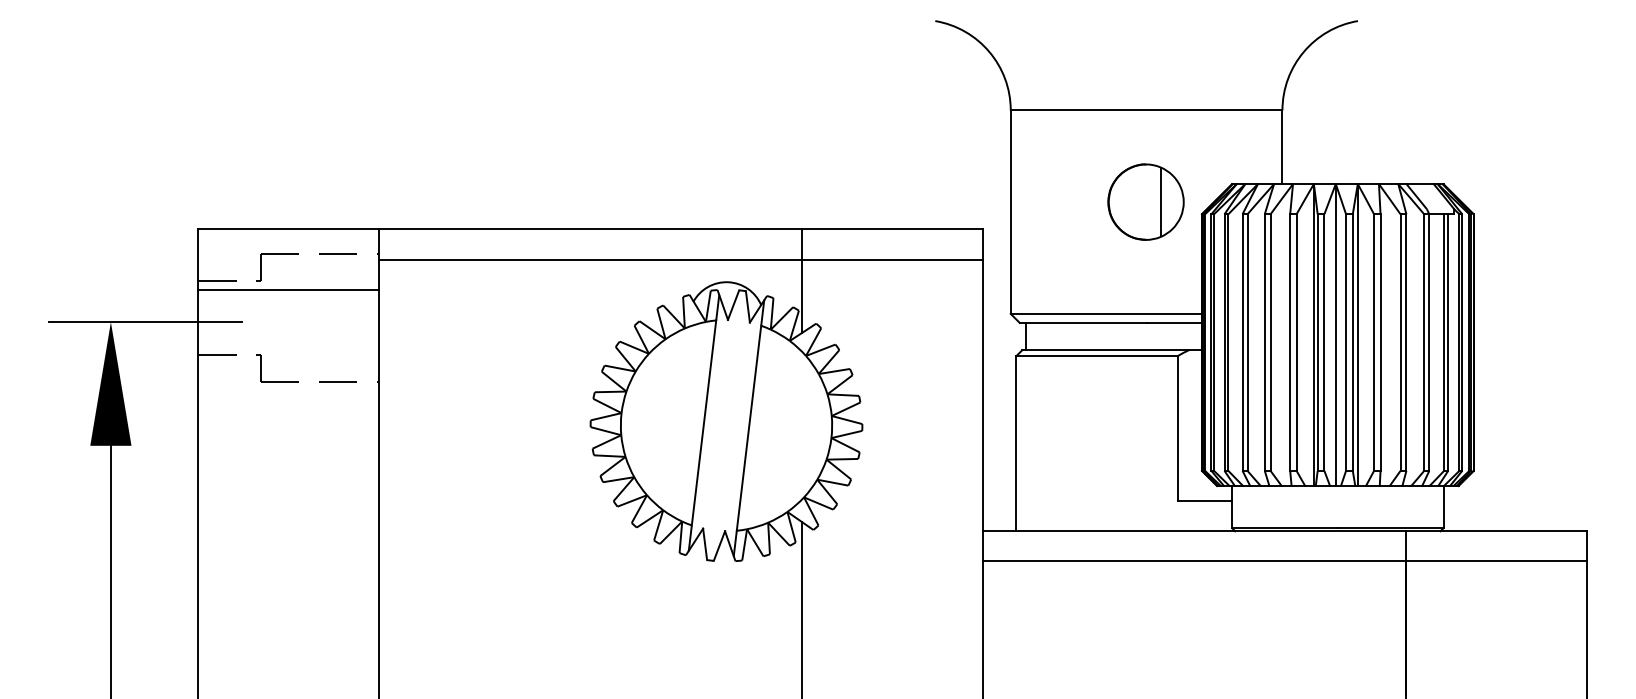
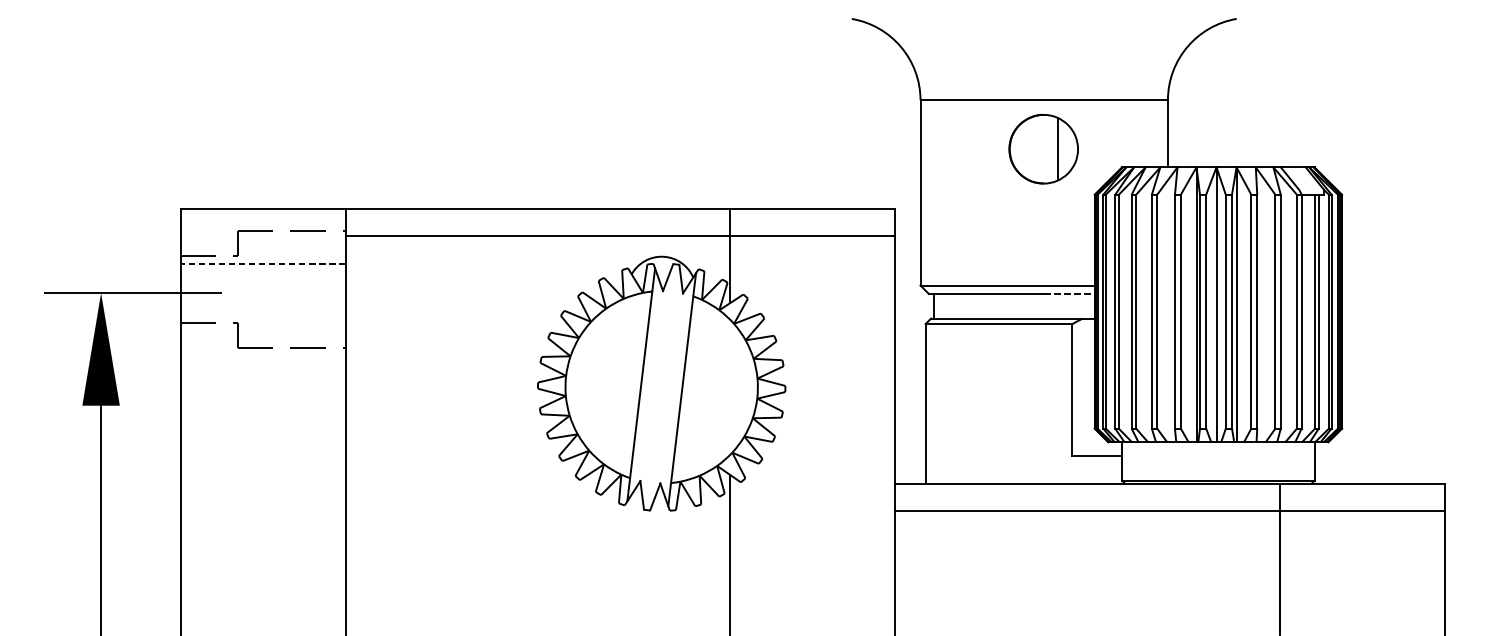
part: (1145, 201) -> (1043, 148), moved
line: (288, 289) -> (262, 263), solid -> dashed
line: (1174, 322) -> (1069, 293), solid -> dashed

